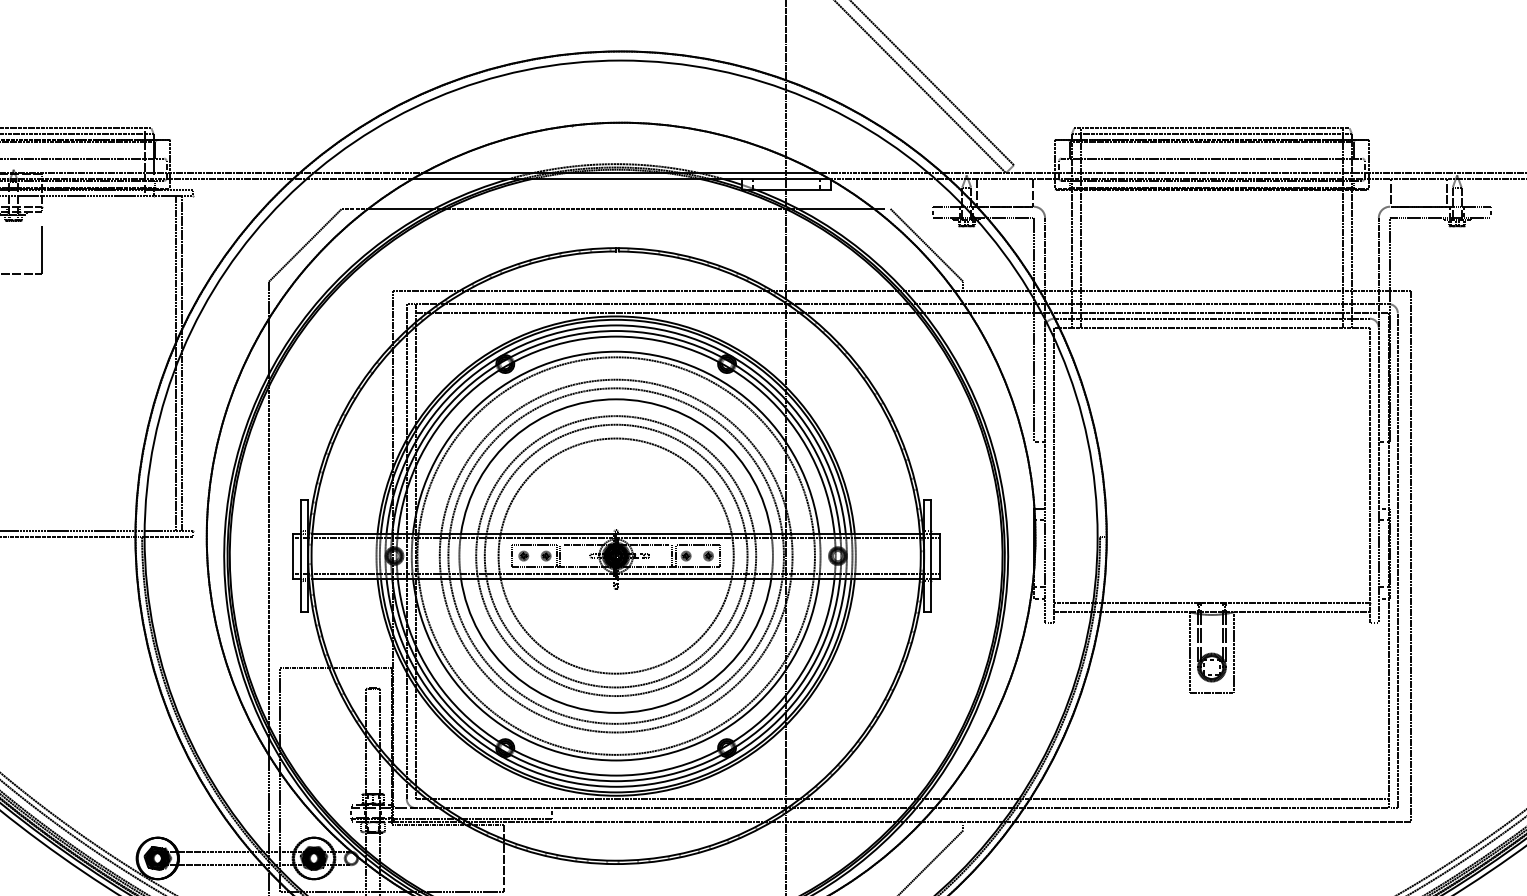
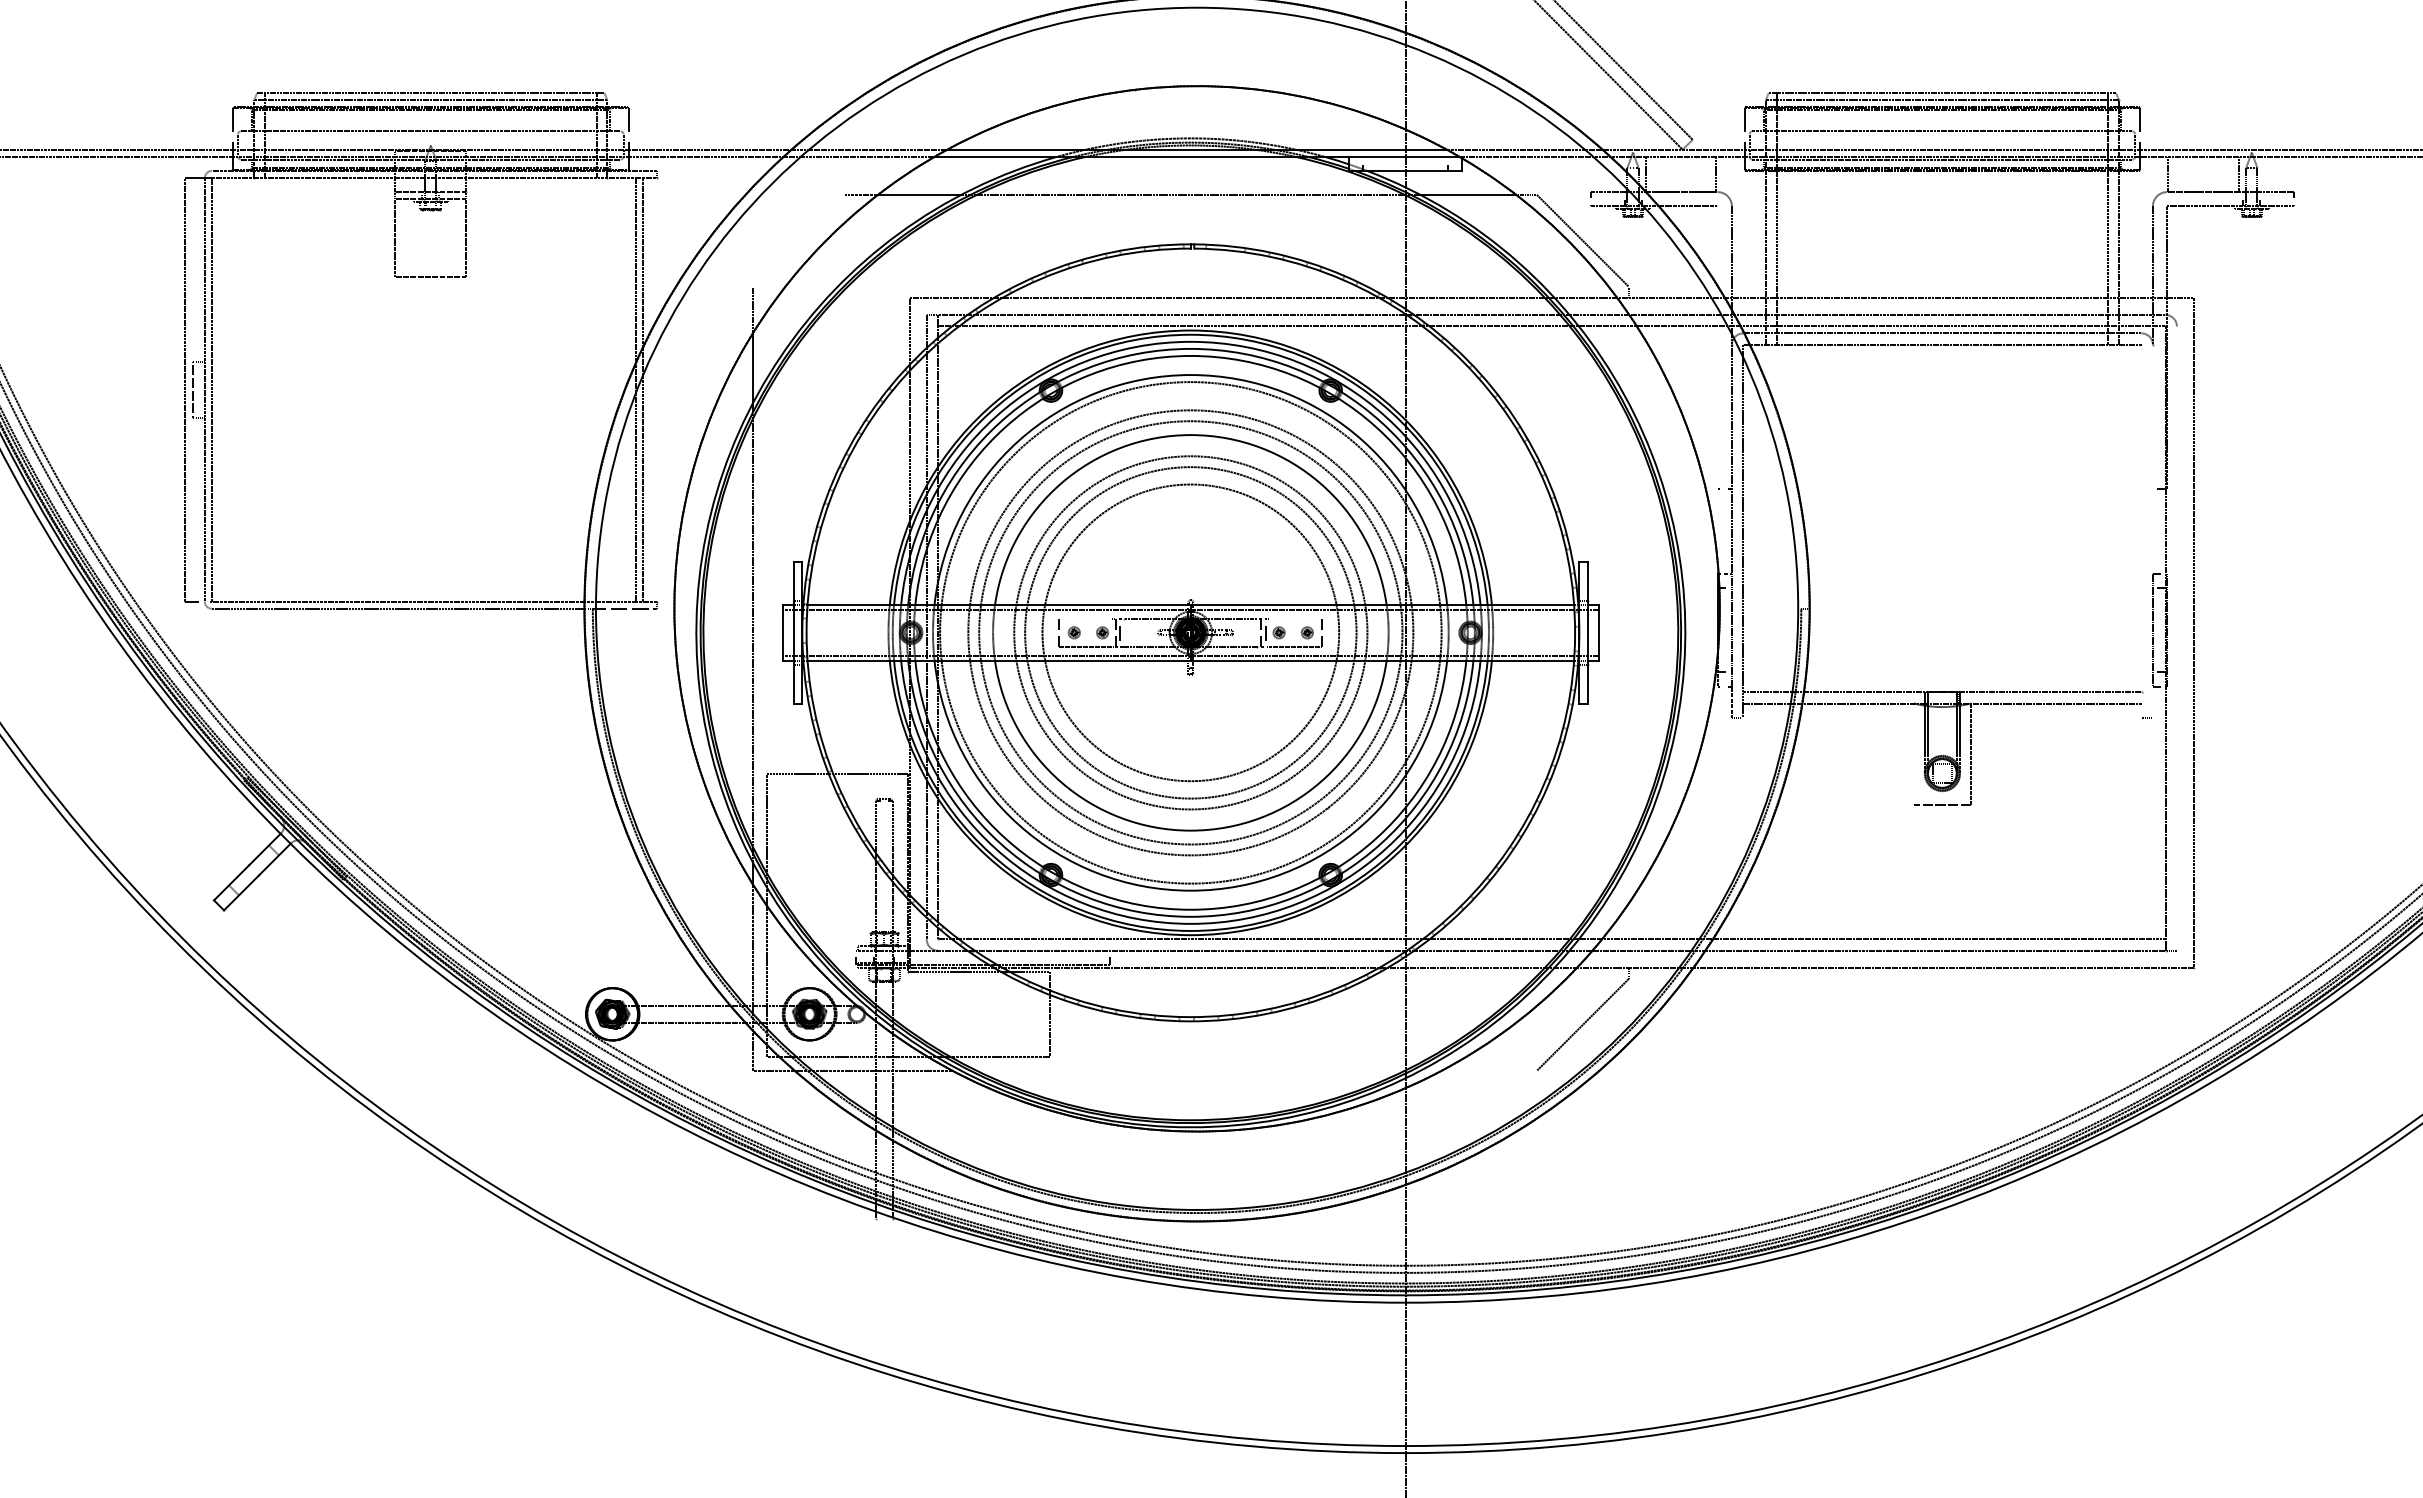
line: (305, 245) -> (798, 240), removed
line: (1033, 329) -> (1717, 347), removed
line: (1378, 417) -> (2152, 458), removed
line: (1369, 474) -> (2141, 530), removed
line: (532, 544) -> (1085, 618), removed
line: (699, 544) -> (1295, 618), removed
line: (1397, 560) -> (2176, 638), removed
line: (1378, 610) -> (2152, 701), removed
line: (1189, 652) -> (1914, 754), removed

